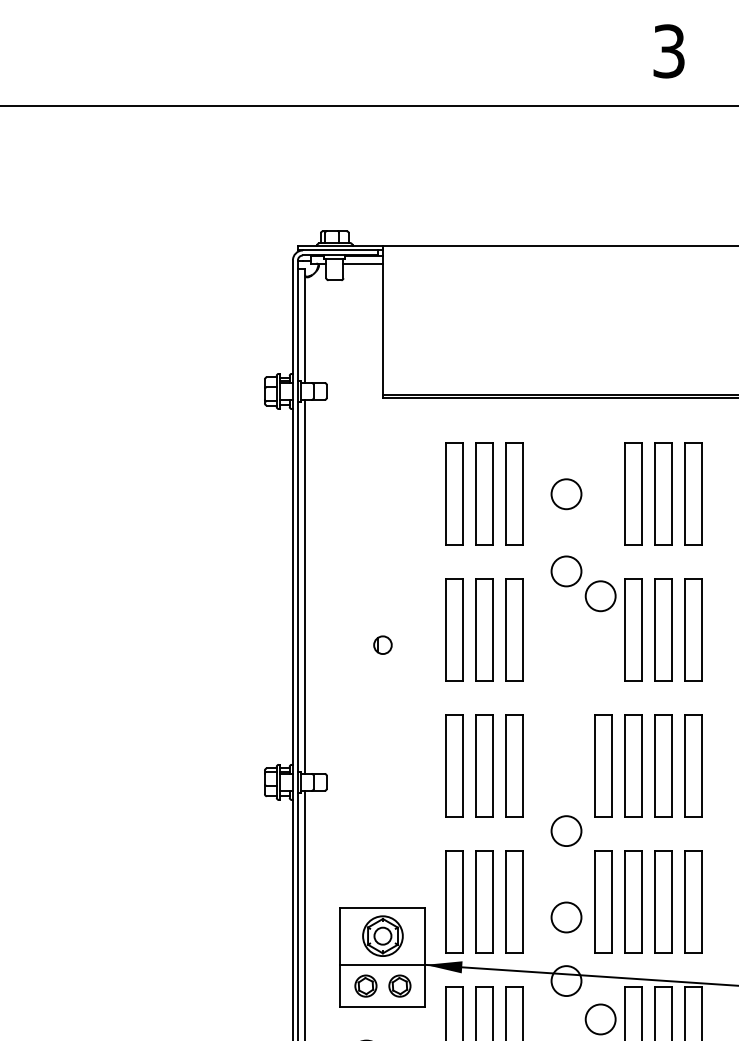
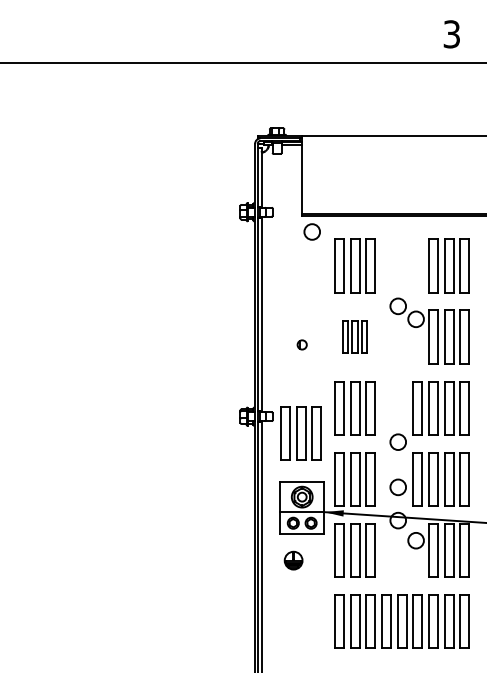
circle: (565, 493) -> (311, 231), moved
part: (482, 629) -> (354, 336), size x0.6
part: (379, 814) -> (300, 433), added

